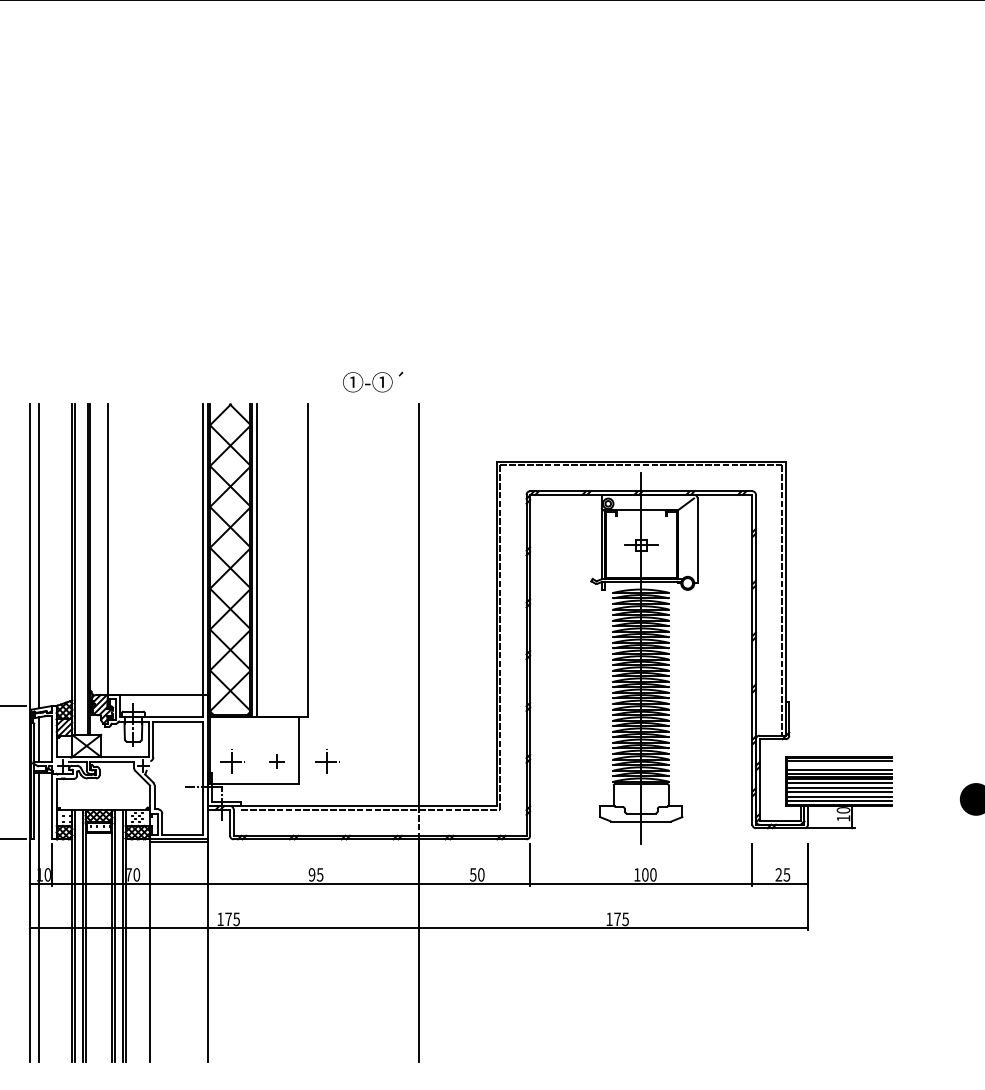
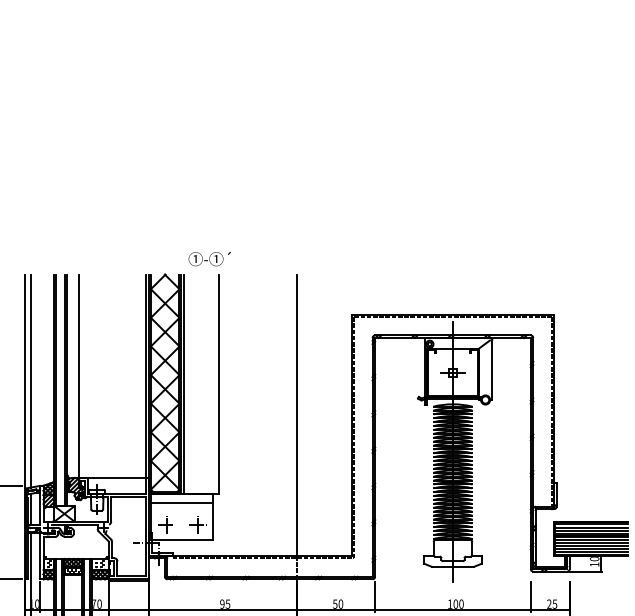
text: (373, 381) -> (210, 258), moved
line: (254, 730) -> (182, 503), added
part: (276, 761) -> (197, 524), size x1.67
part: (327, 761) -> (233, 524), removed
line: (838, 765) -> (591, 527), added

